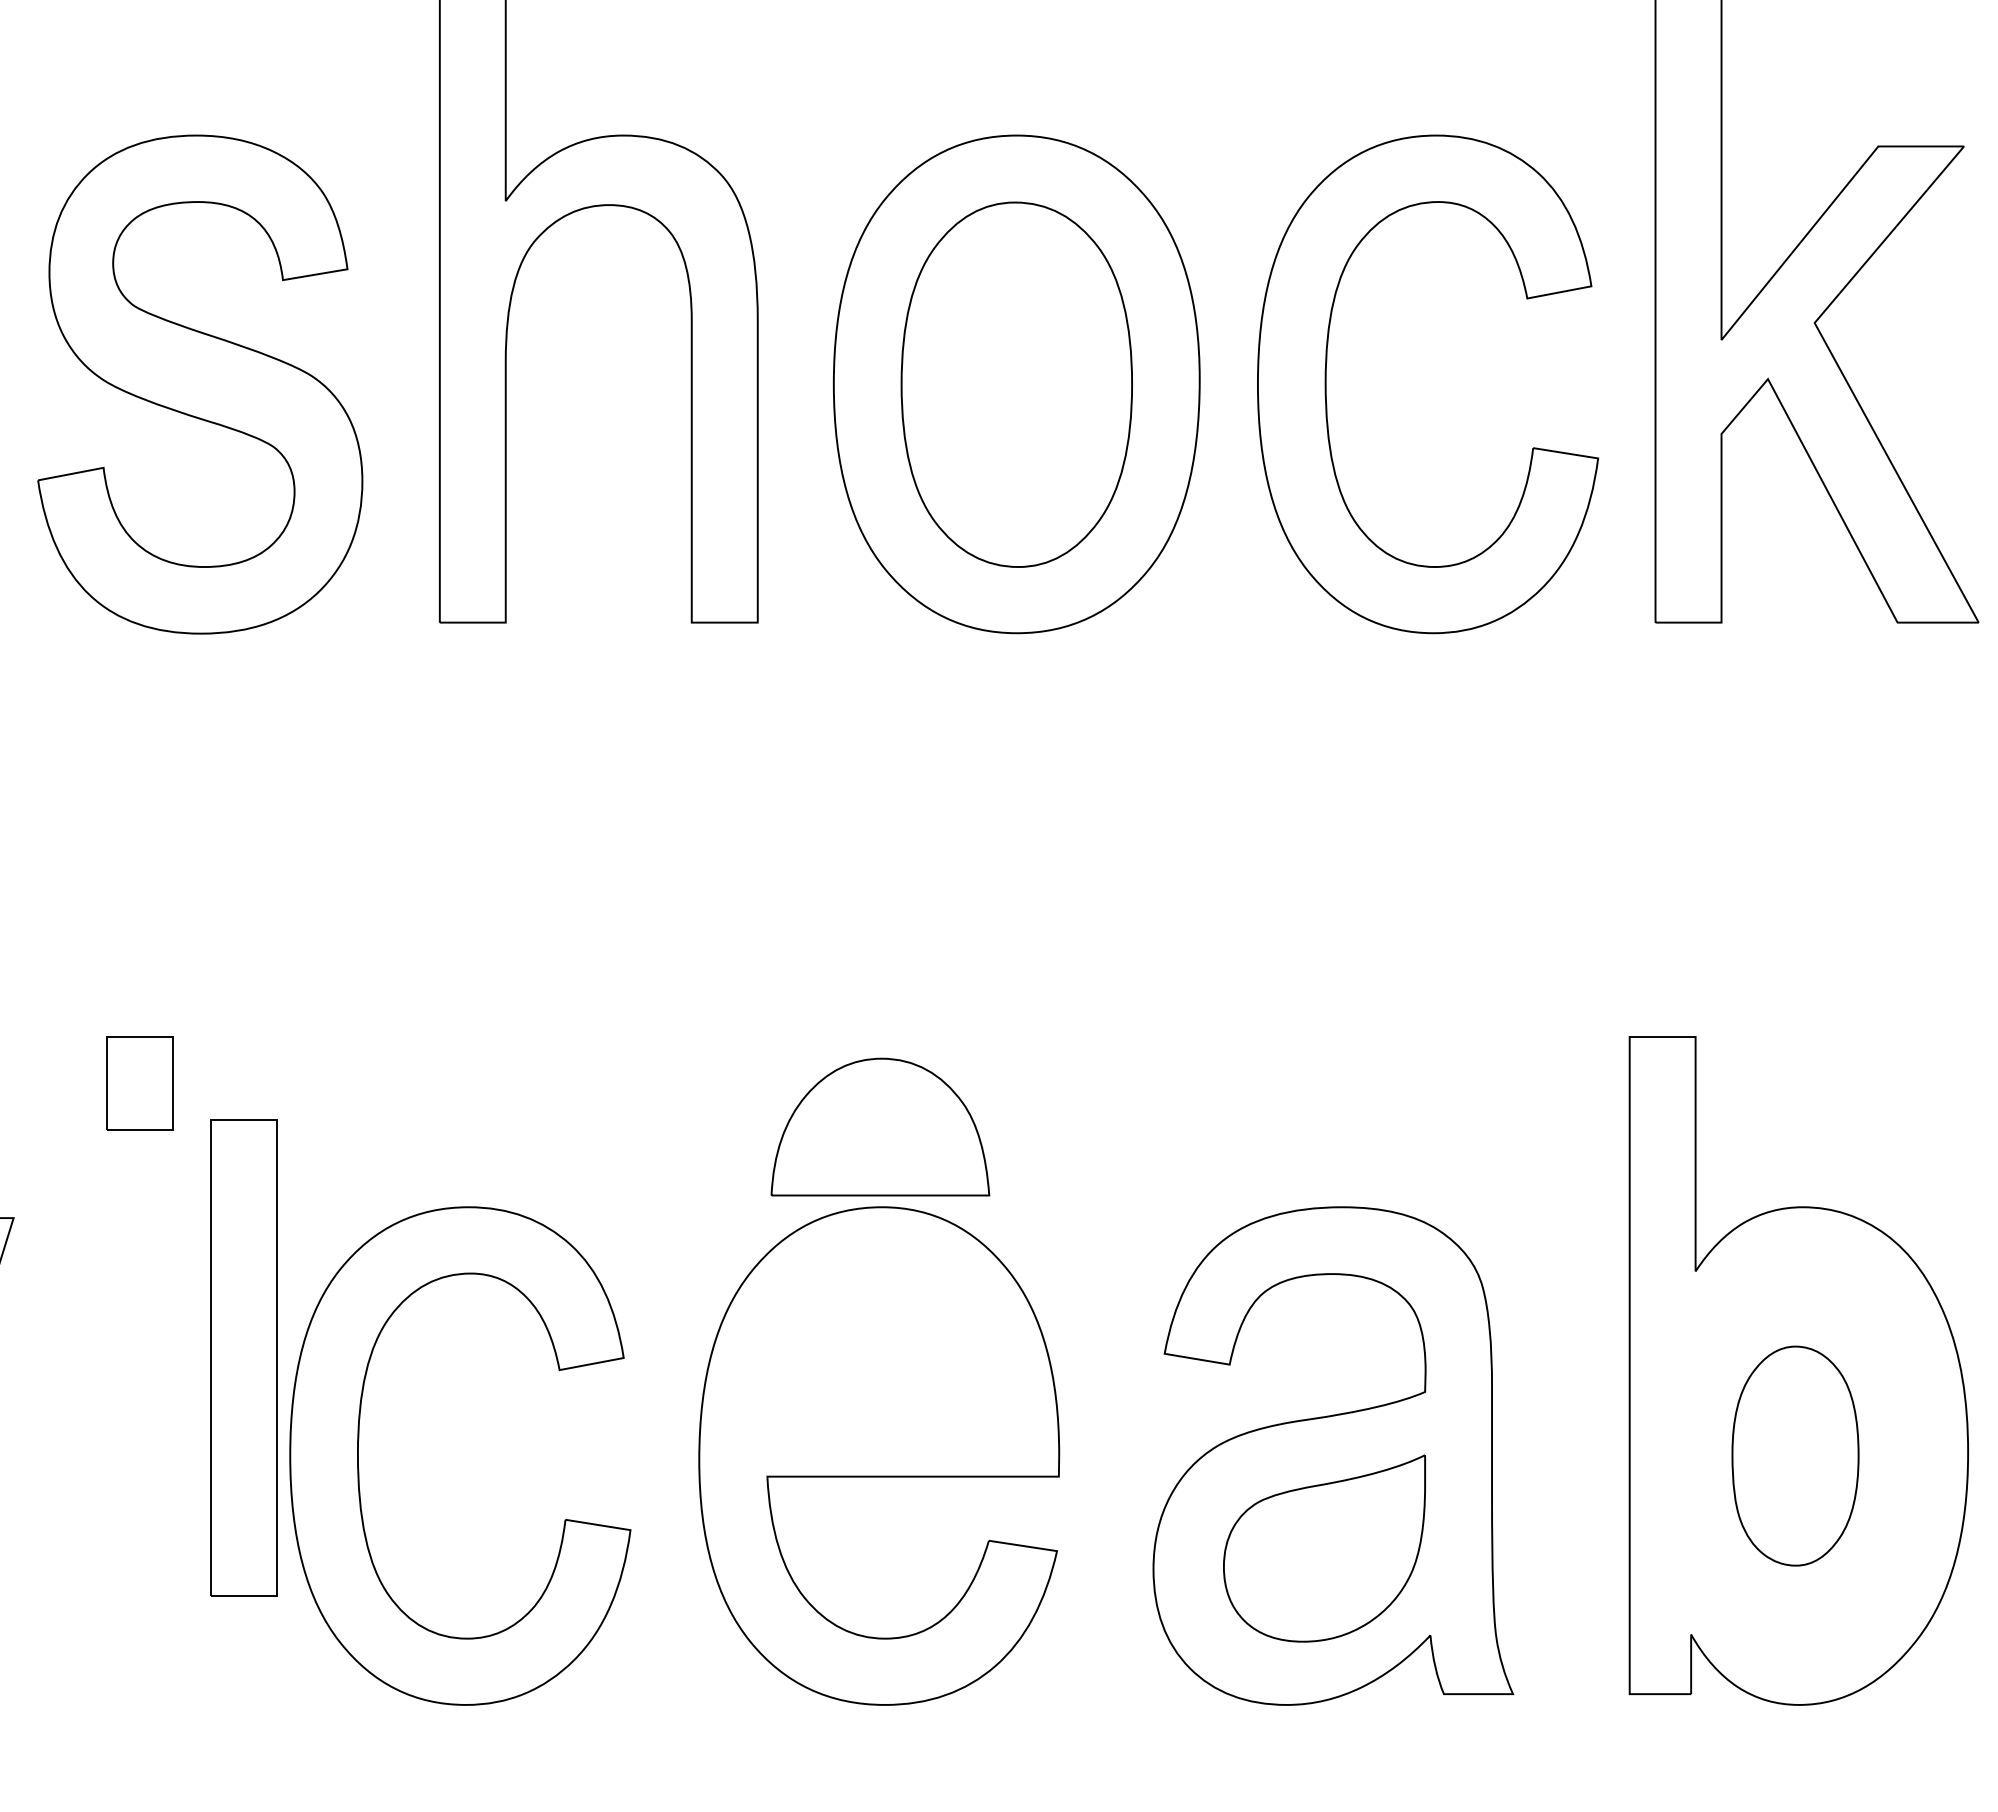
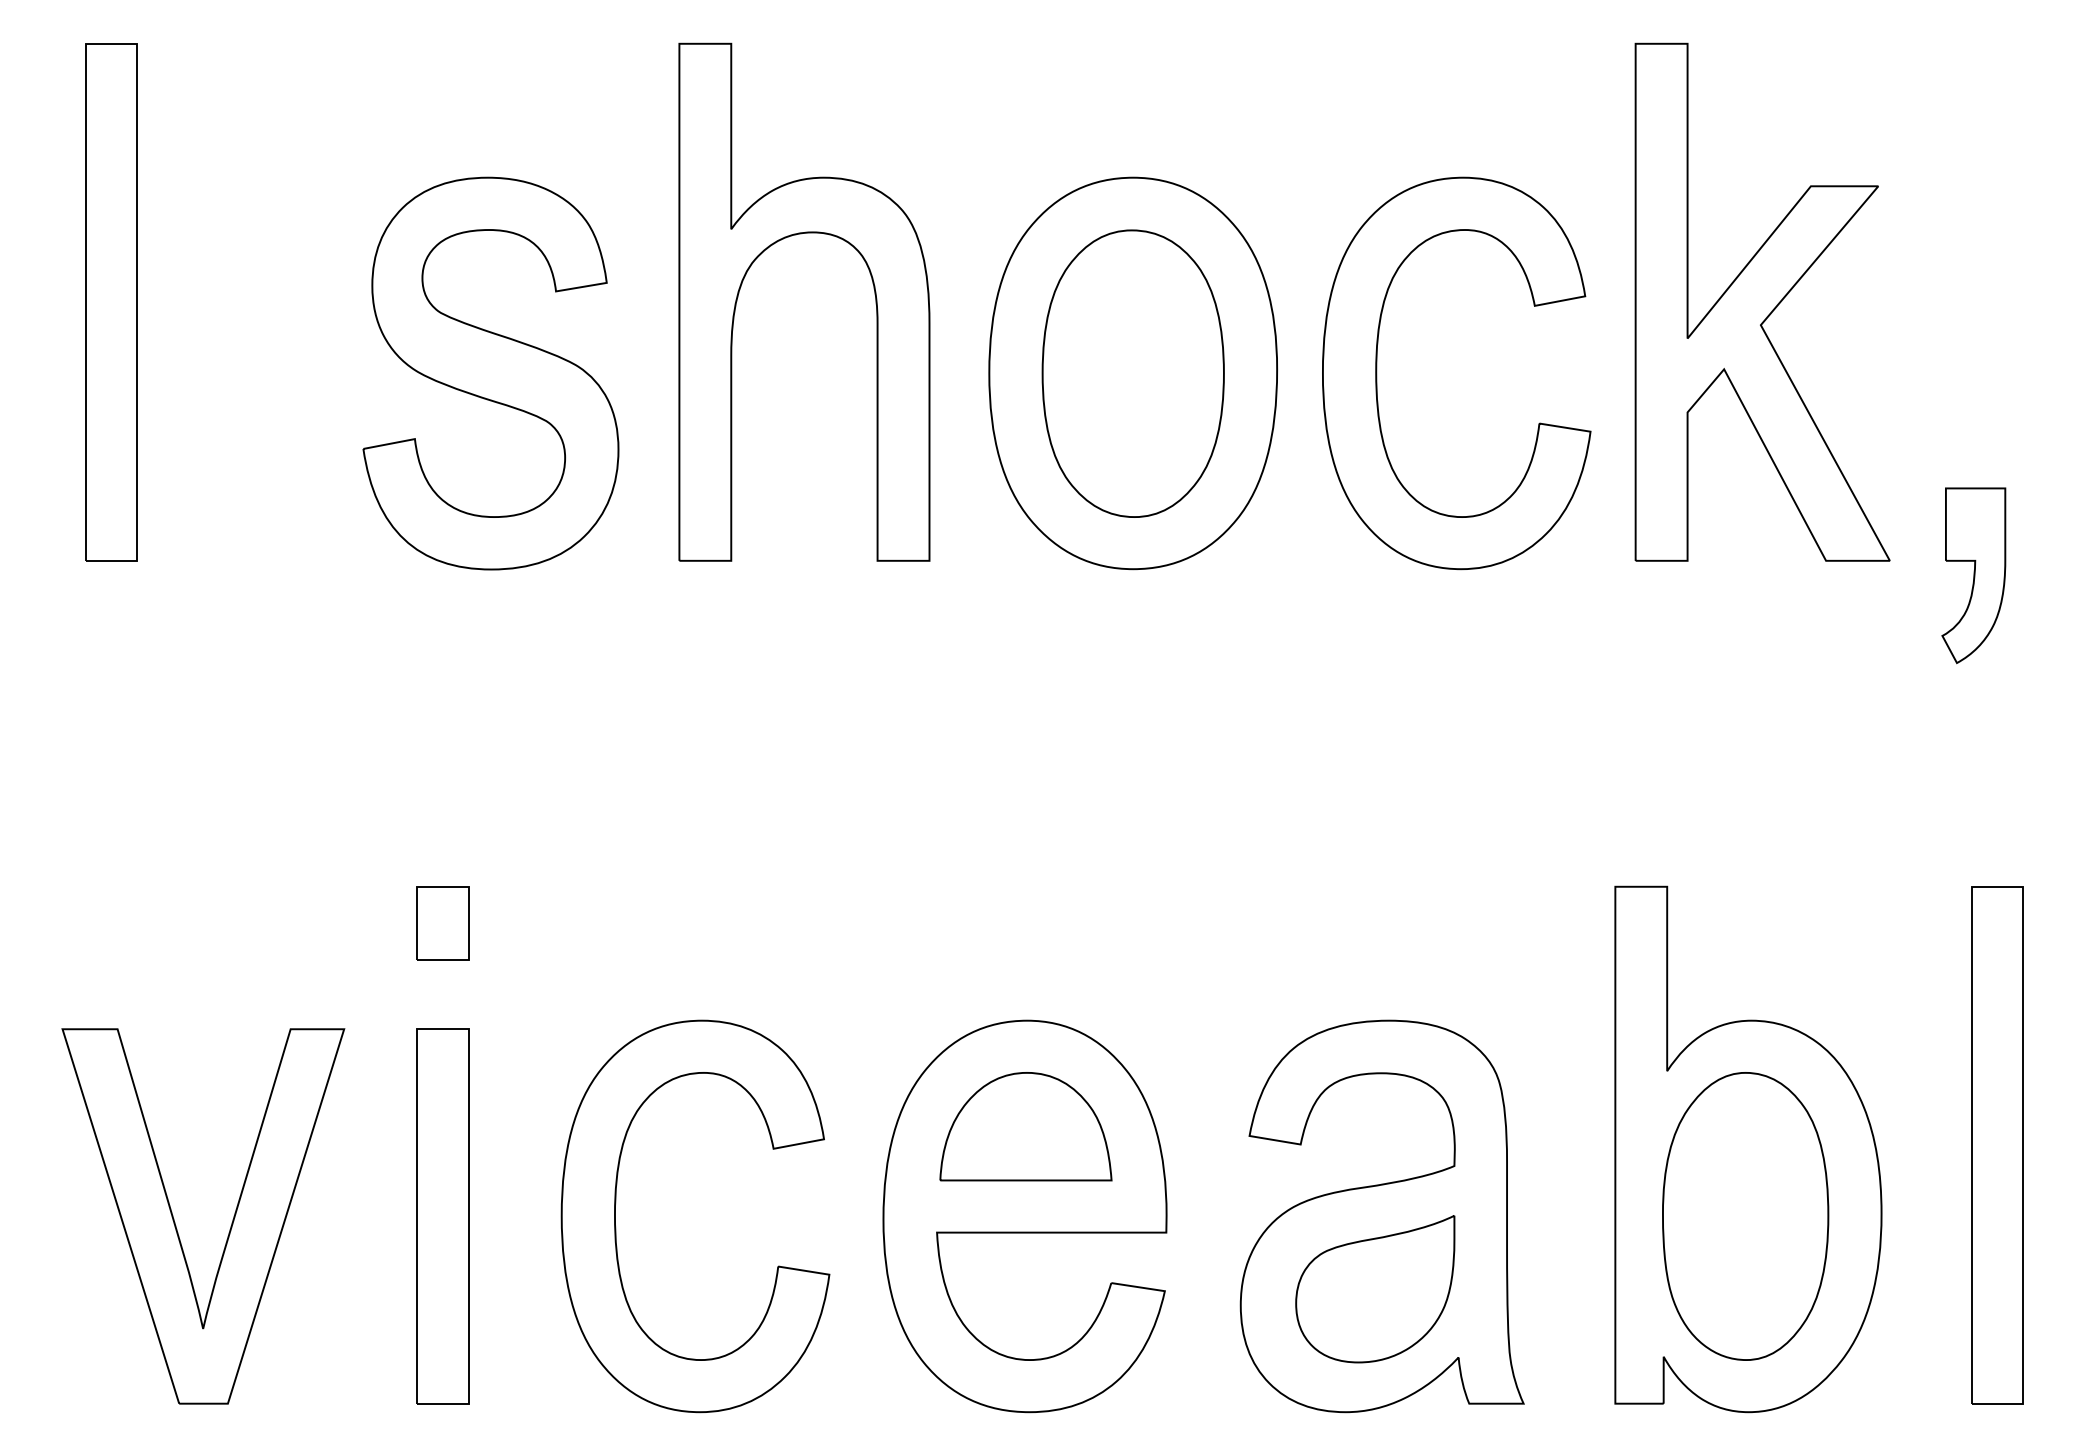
part: (879, 1126) -> (1025, 1126), moved
part: (242, 1358) -> (442, 1216), moved
part: (1795, 1456) -> (1745, 1216), size x1.67

